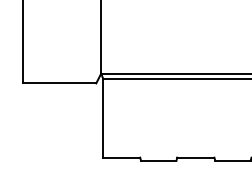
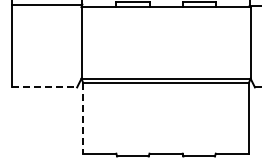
line: (59, 83) -> (44, 87), solid -> dashed
line: (103, 118) -> (83, 118), solid -> dashed

